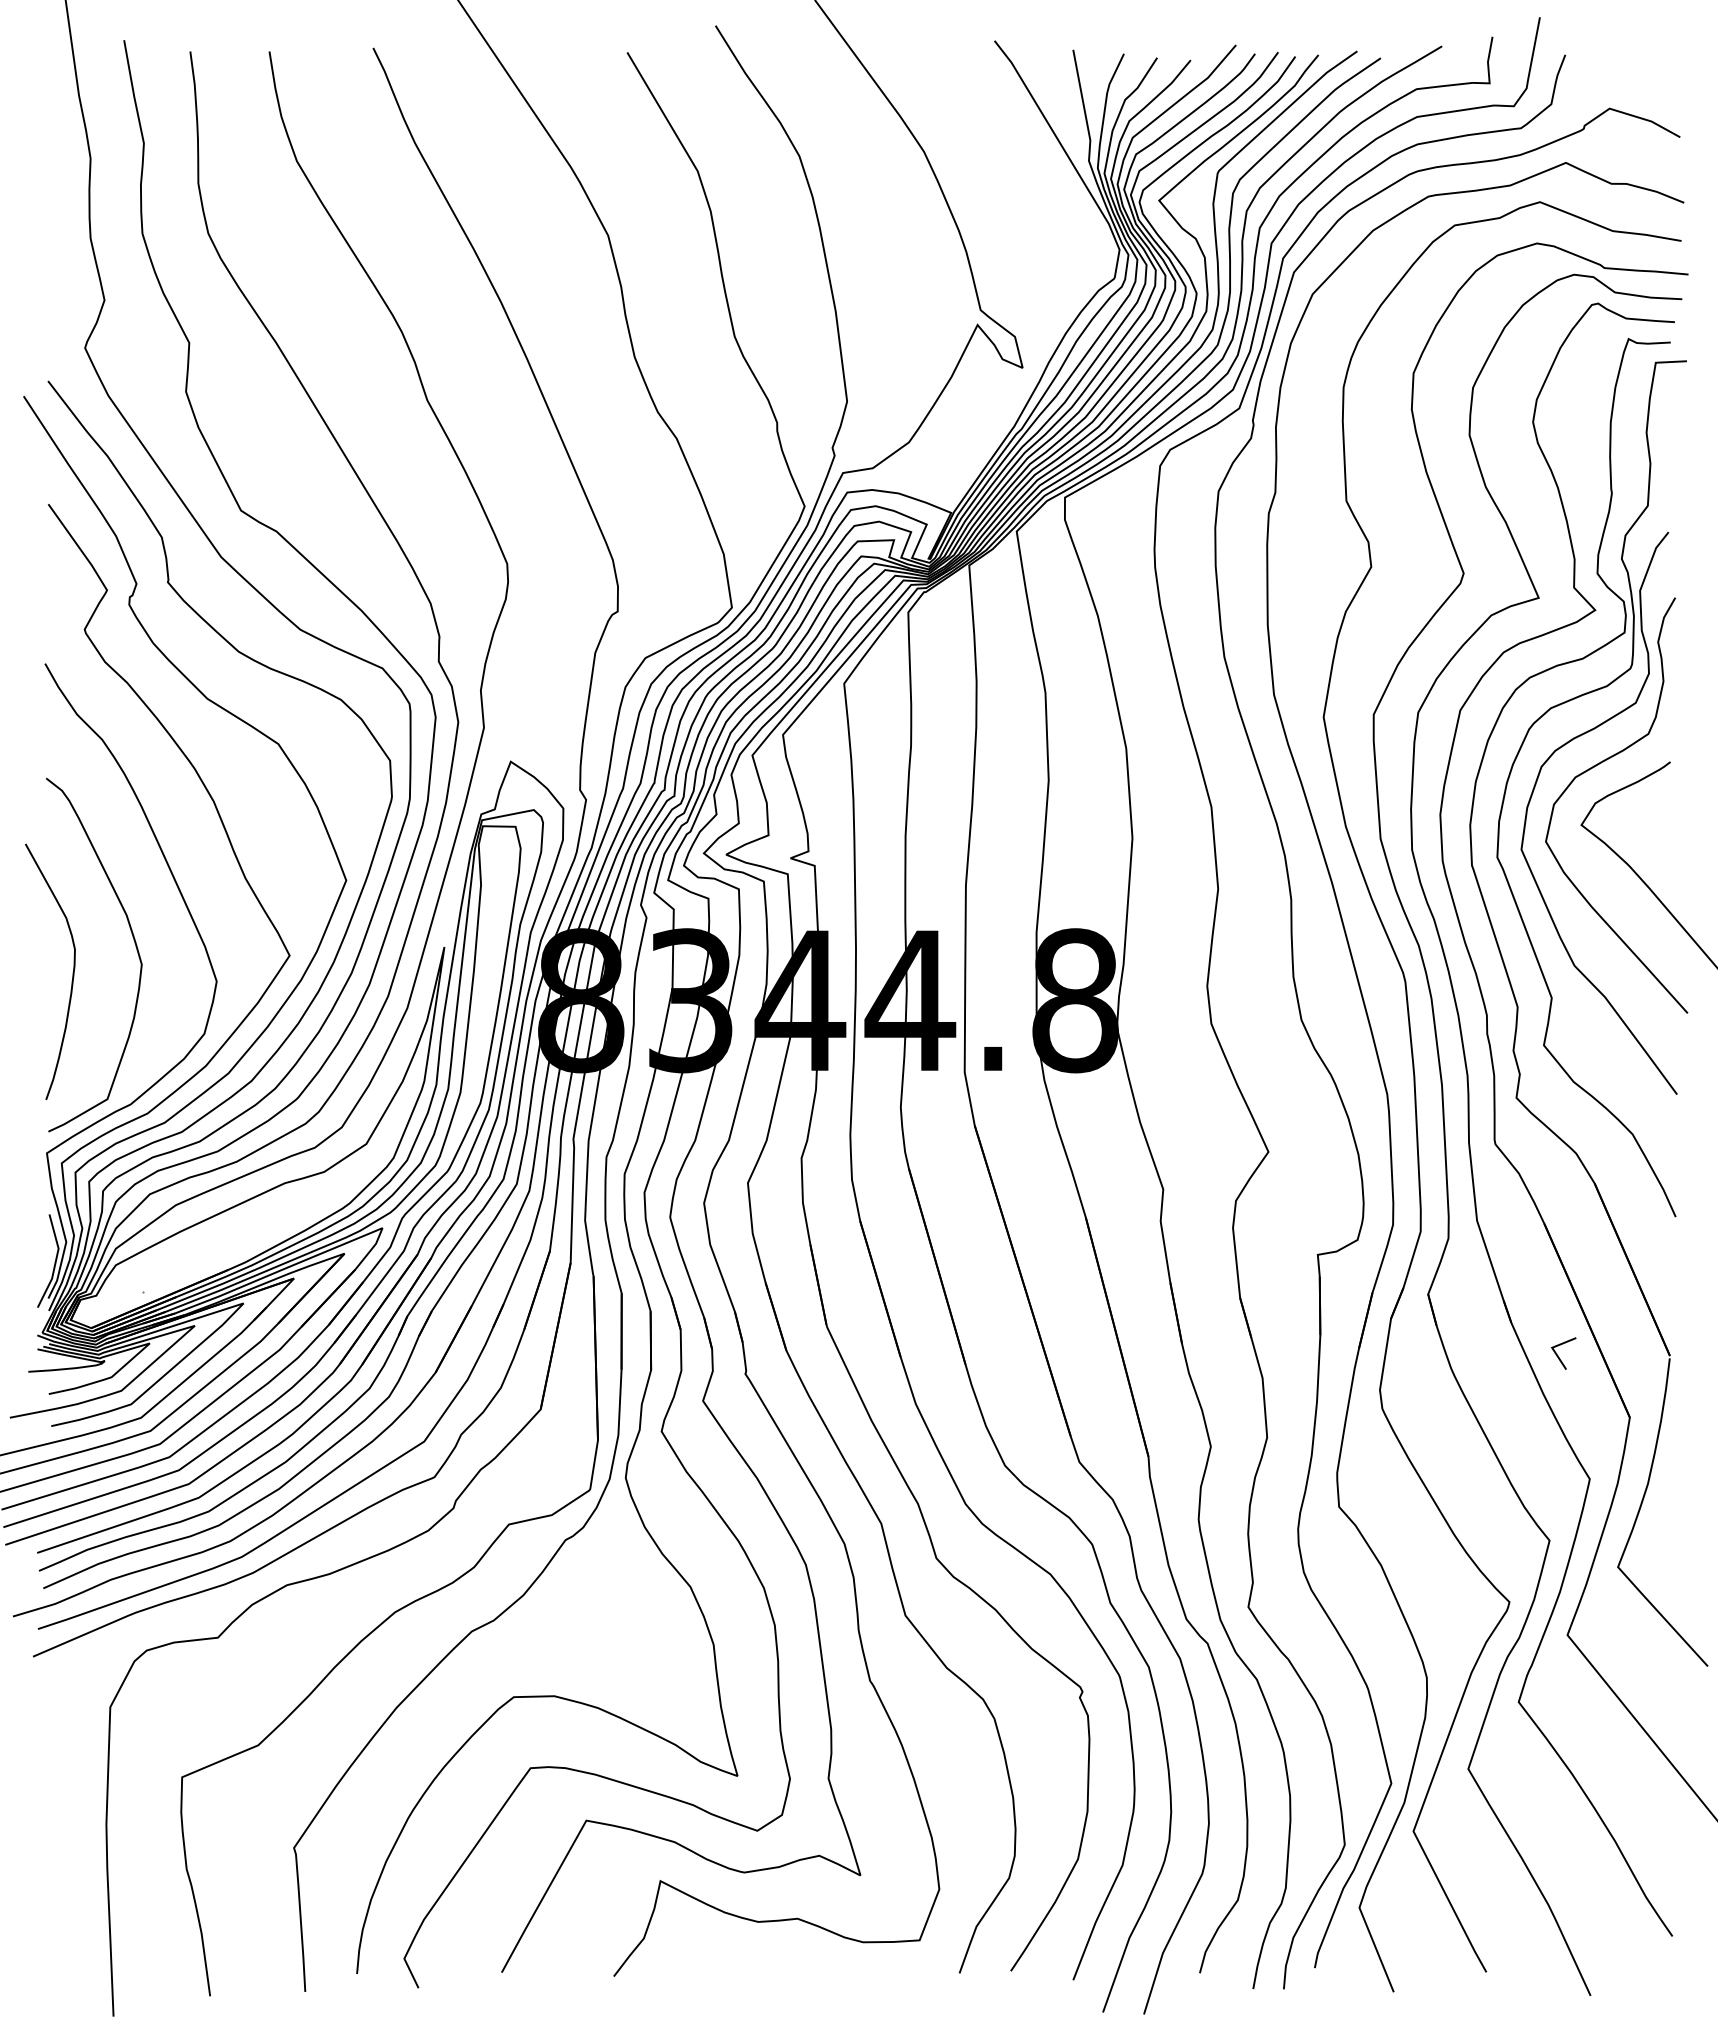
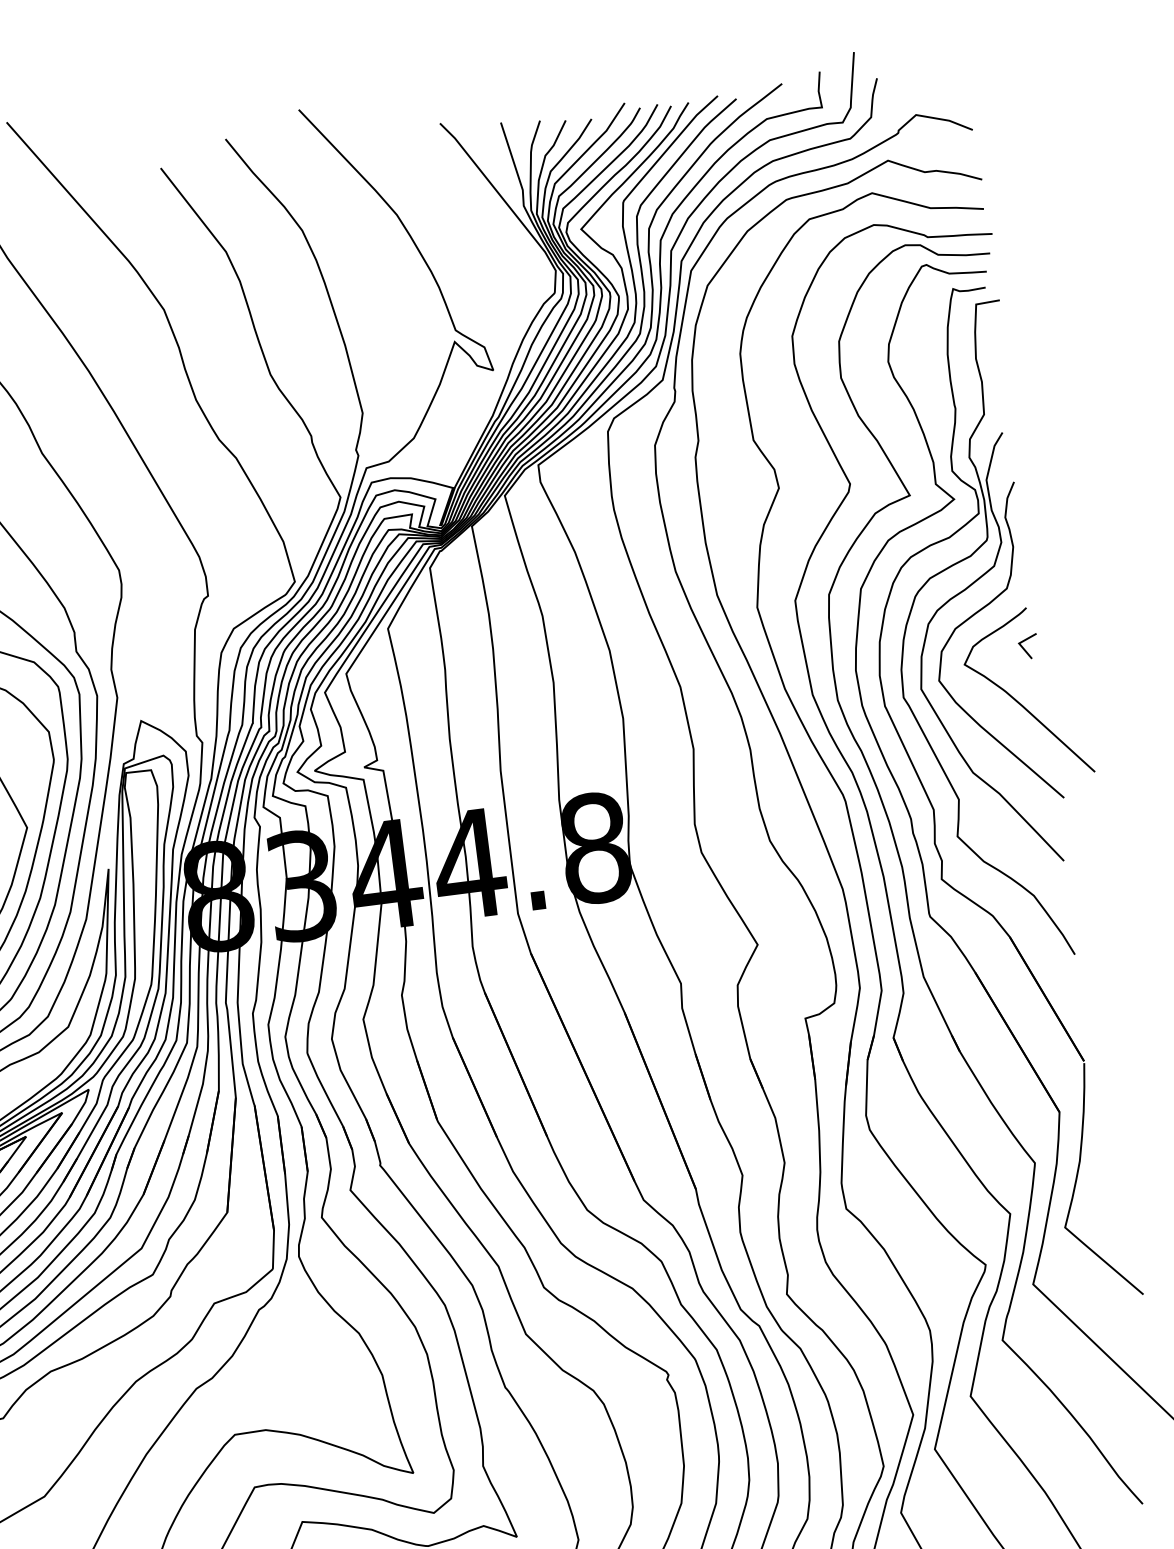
line: (1558, 1355) -> (1024, 648), moved

